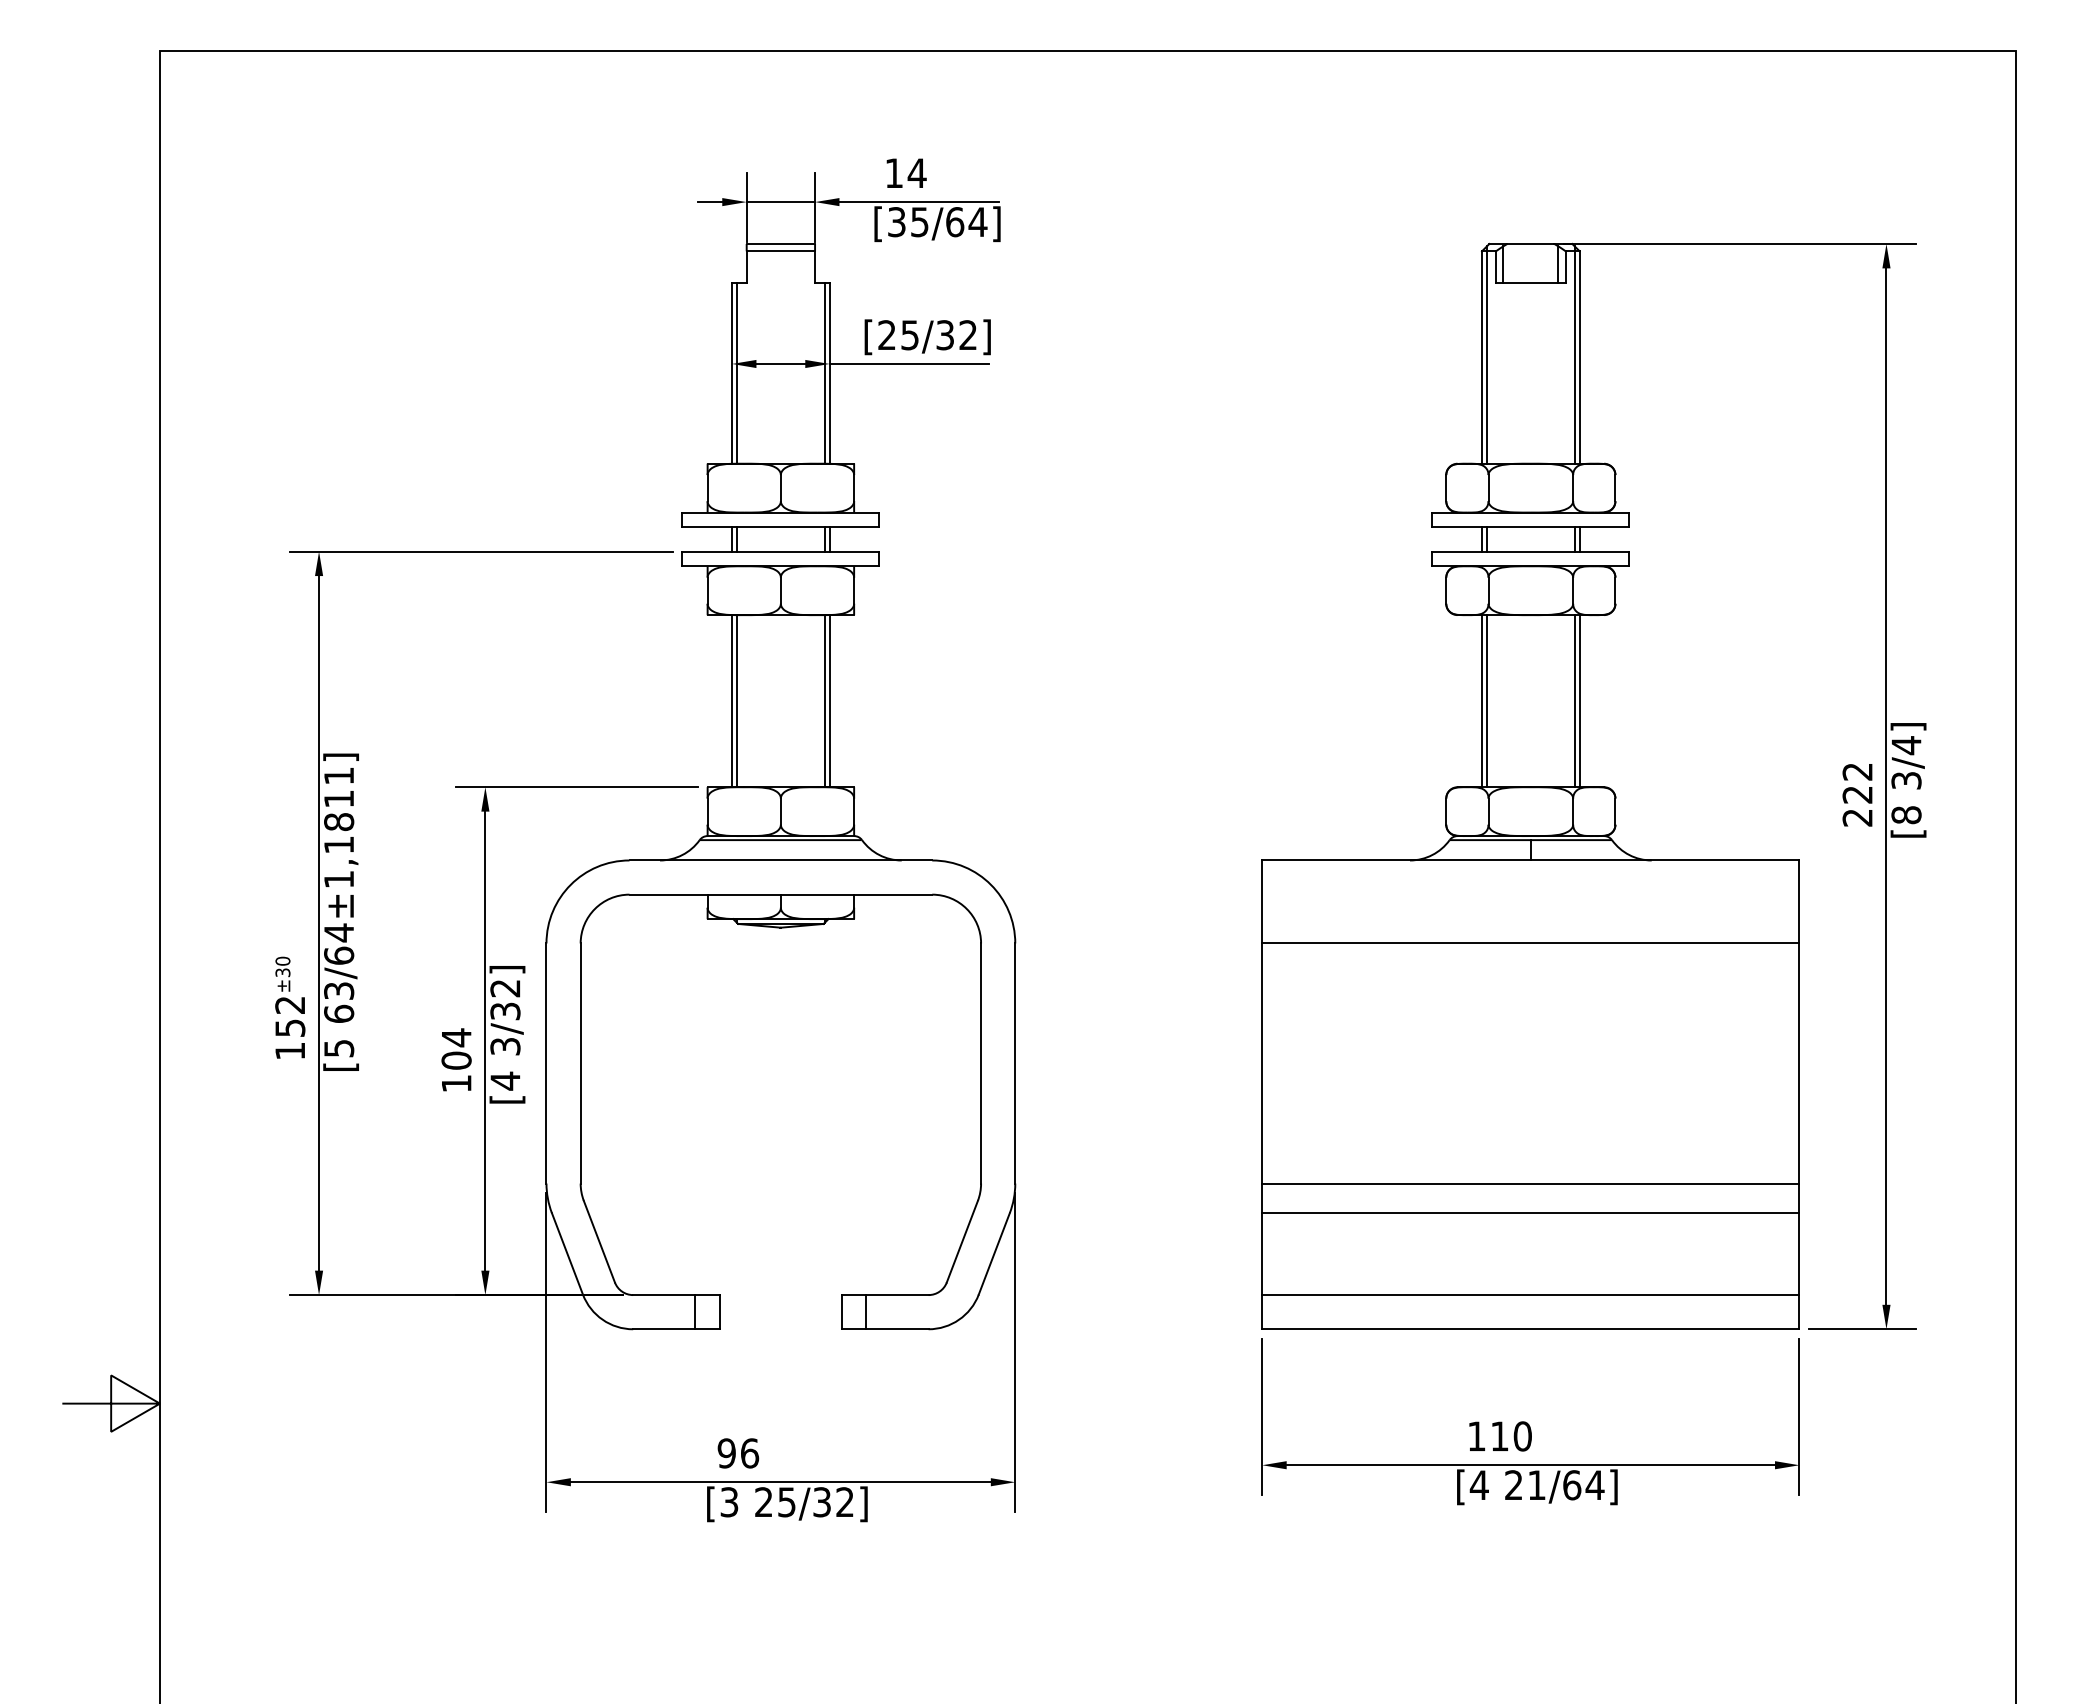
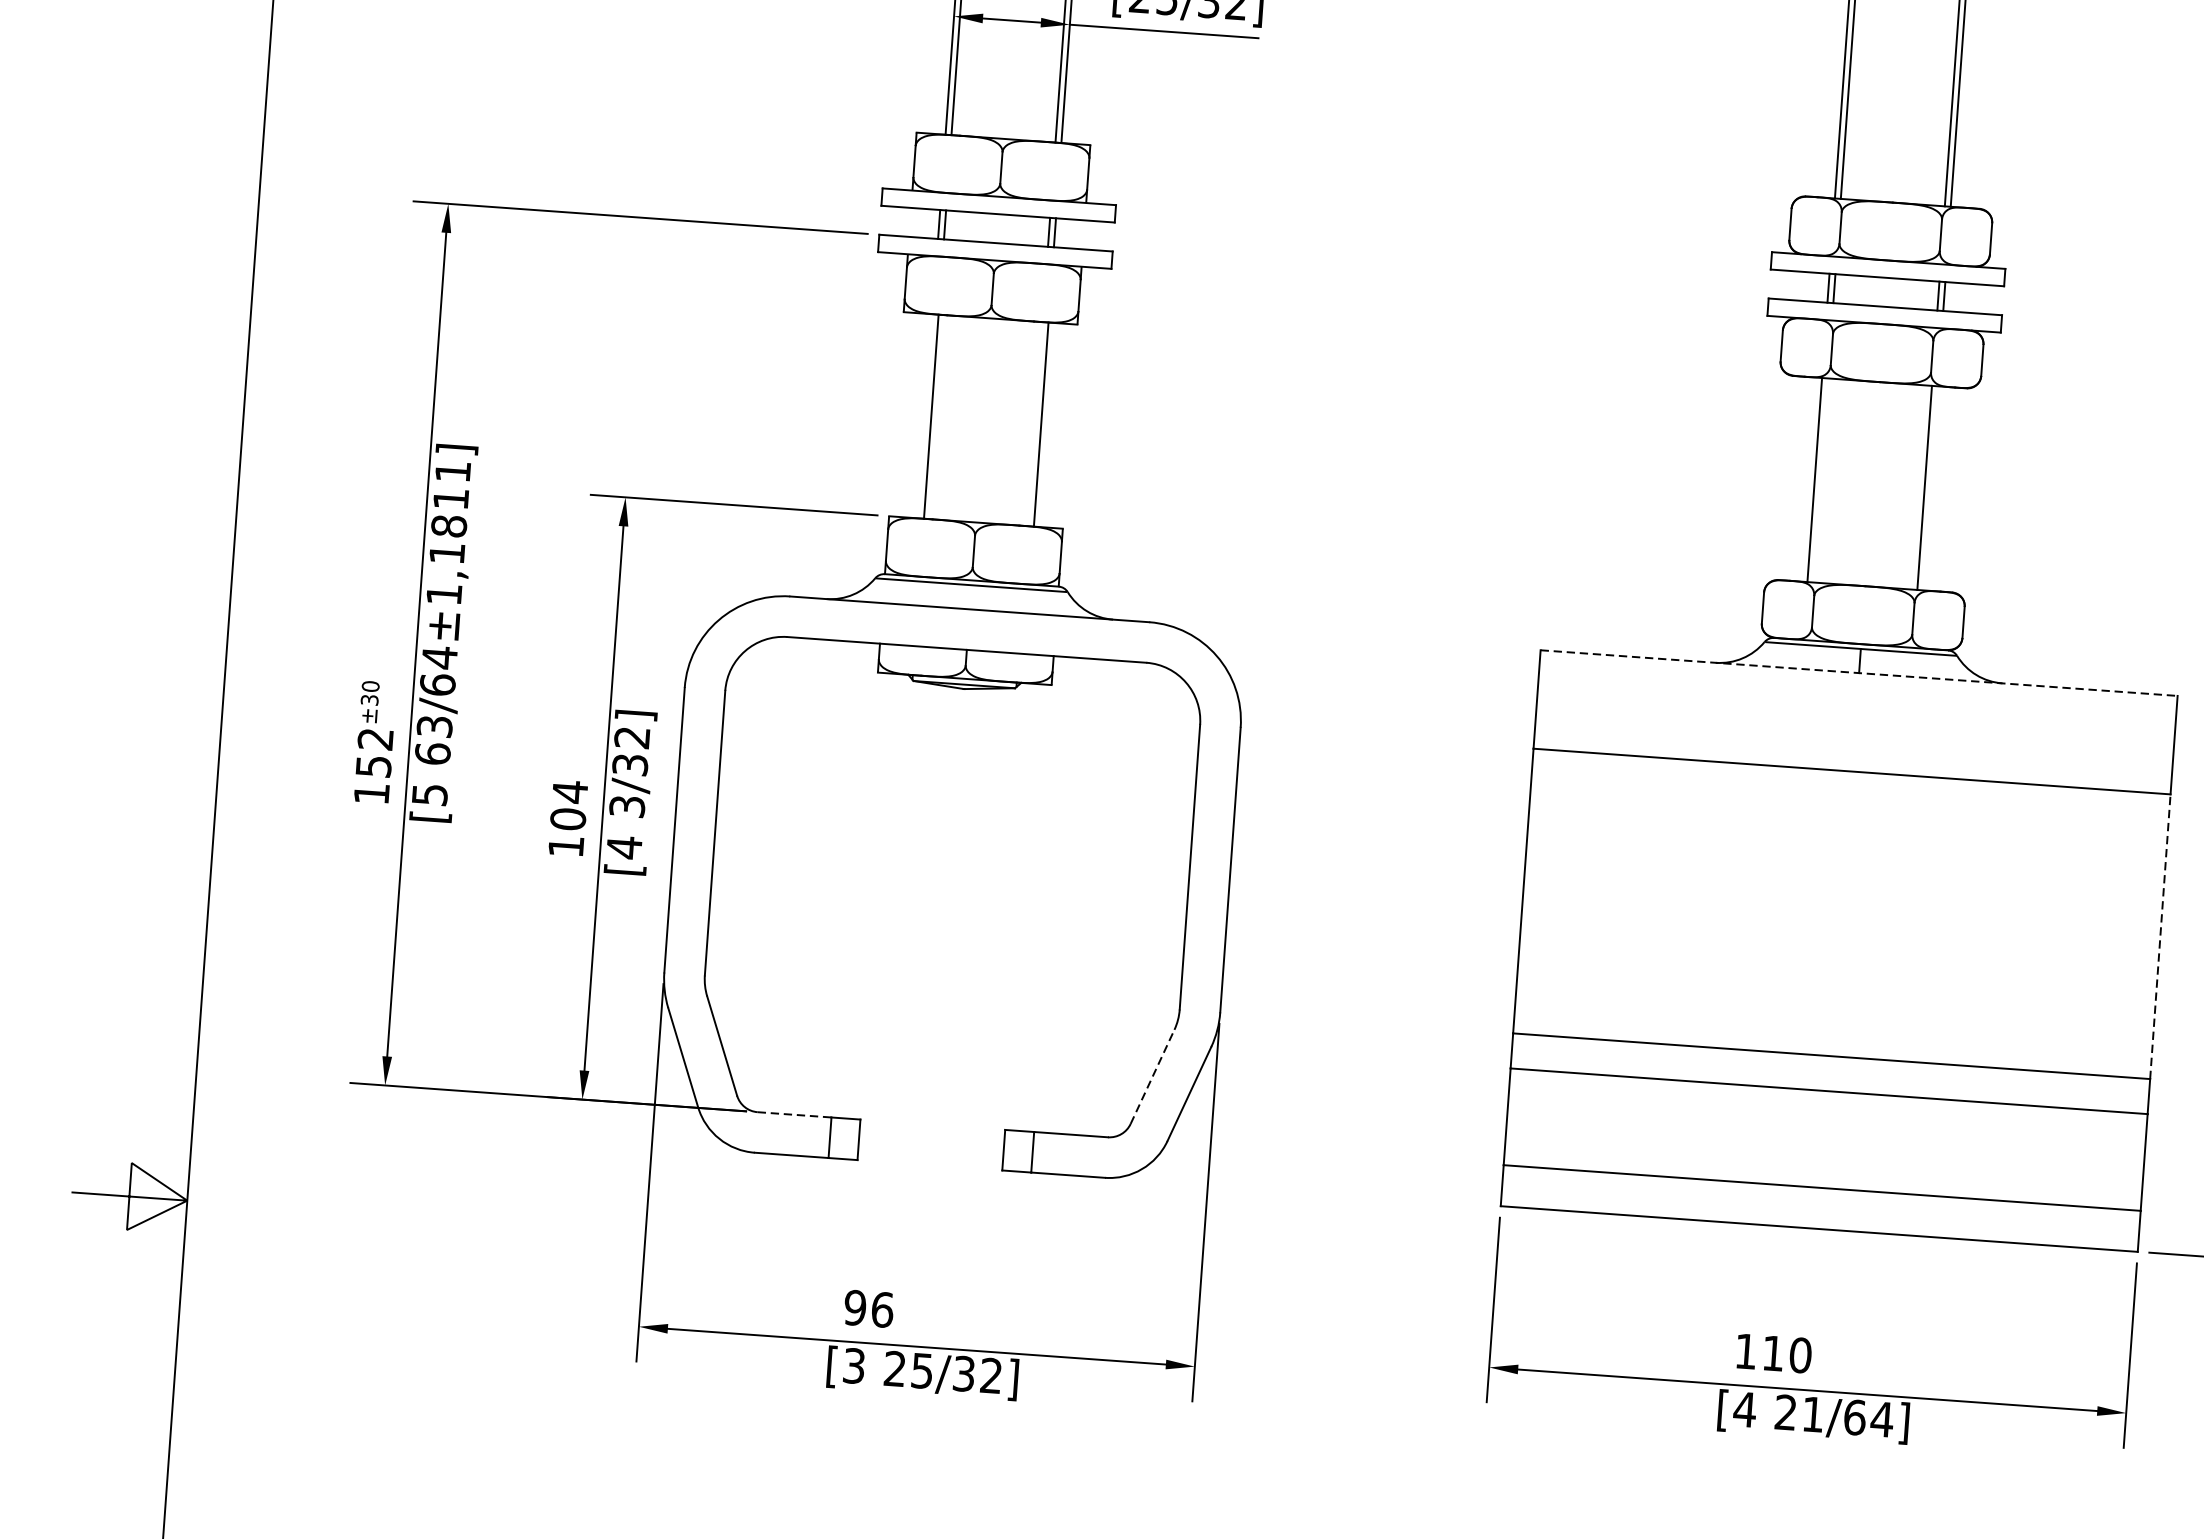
line: (732, 701) -> (925, 416), removed
line: (824, 701) -> (1035, 424), removed
line: (1486, 701) -> (1820, 480), removed
line: (1579, 701) -> (1930, 488), removed
line: (1530, 860) -> (1858, 673), solid -> dashed
line: (1799, 1063) -> (2160, 936), solid -> dashed
line: (962, 1241) -> (1152, 1076), solid -> dashed
line: (664, 1295) -> (794, 1115), solid -> dashed

